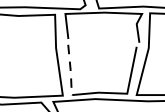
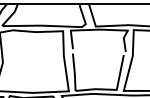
line: (70, 71) -> (74, 73), dashed -> solid

